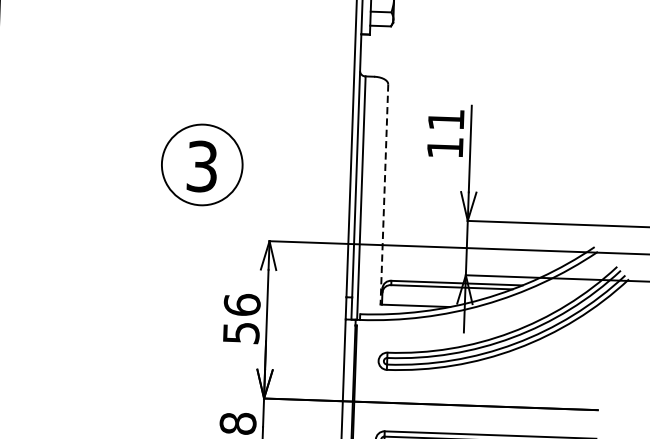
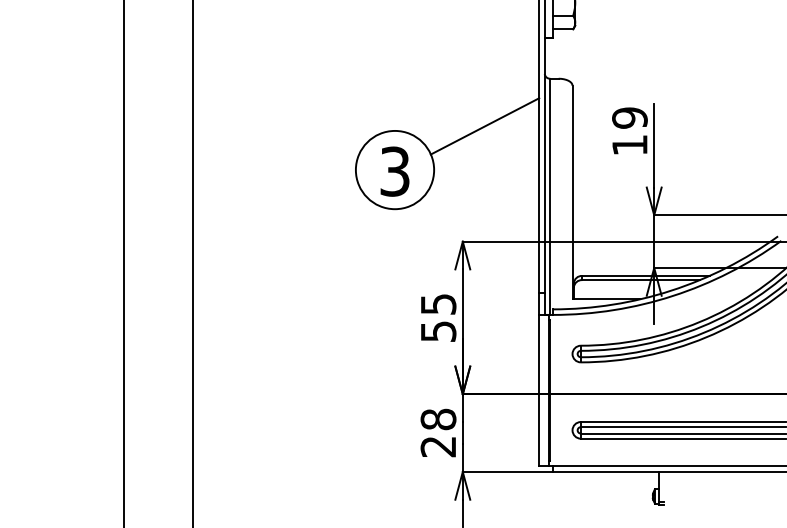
text: (445, 119) -> (629, 117), 11 -> 19
line: (296, 123) -> (484, 126), added
line: (384, 194) -> (572, 192), dashed -> solid
text: (242, 304) -> (438, 303), 56 -> 55

